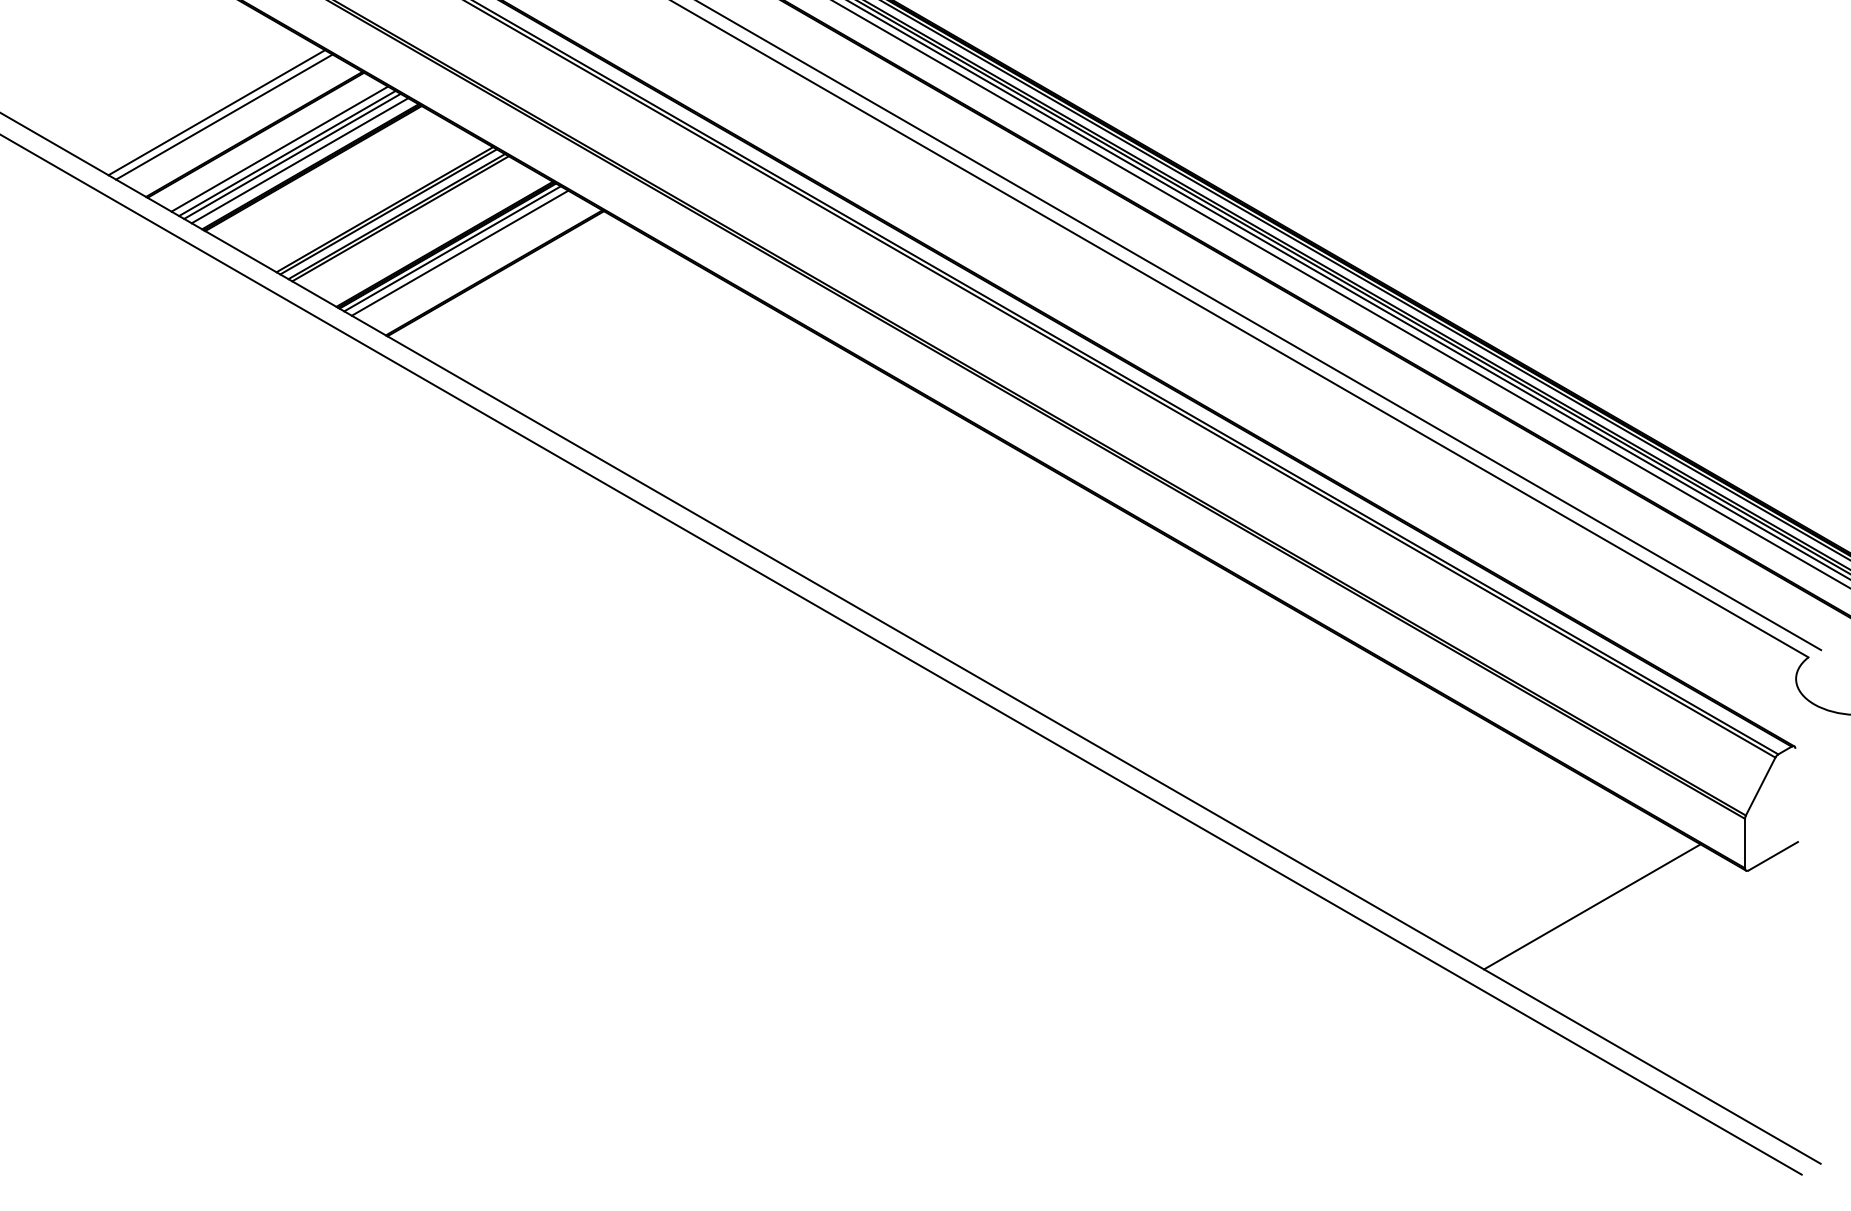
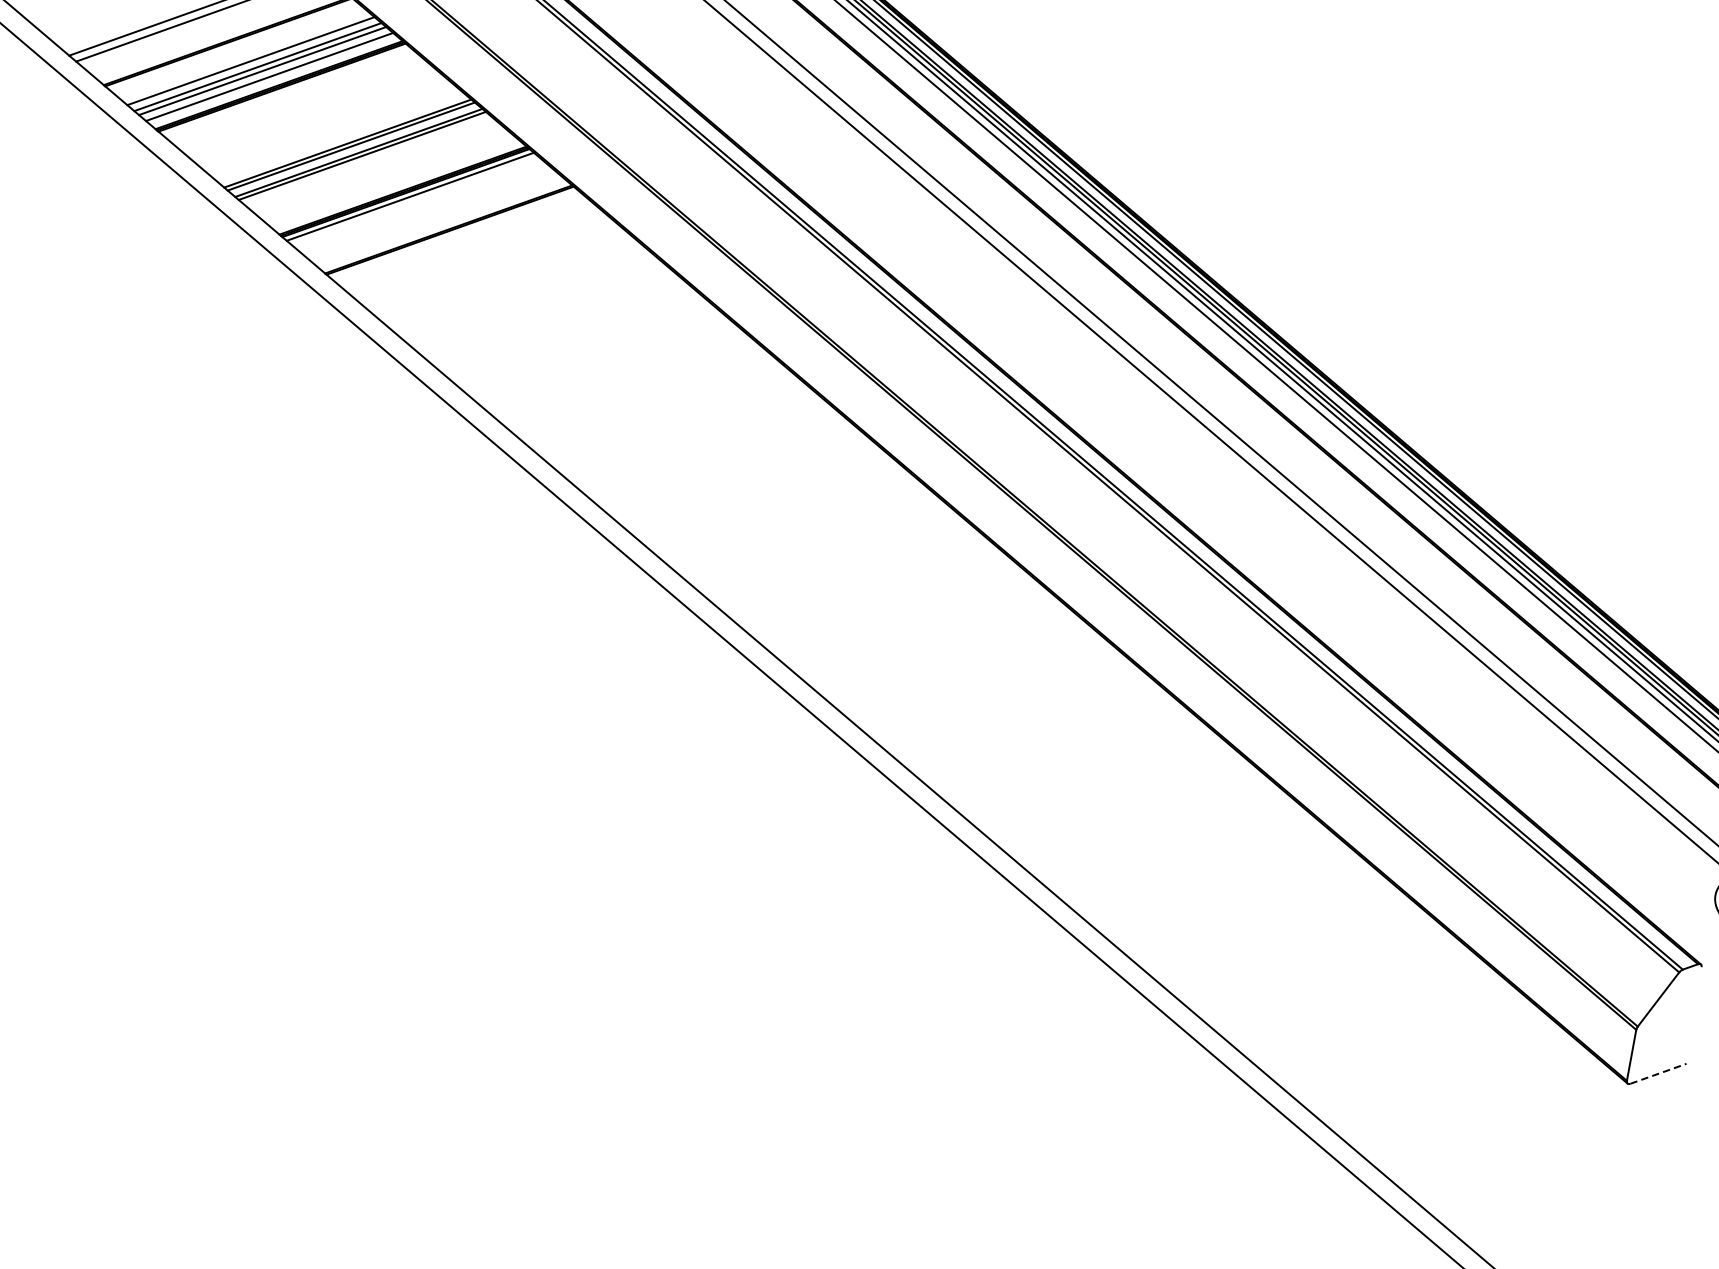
line: (459, 252) -> (416, 201), removed
line: (1773, 855) -> (1658, 1073), solid -> dashed
line: (1592, 906) -> (1462, 1091), removed

